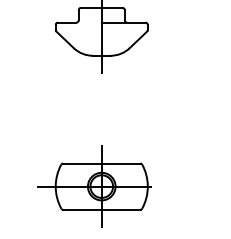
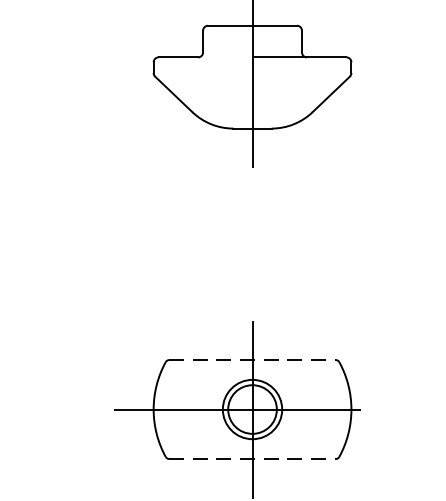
line: (101, 163) -> (251, 359), solid -> dashed
line: (101, 209) -> (251, 458), solid -> dashed

